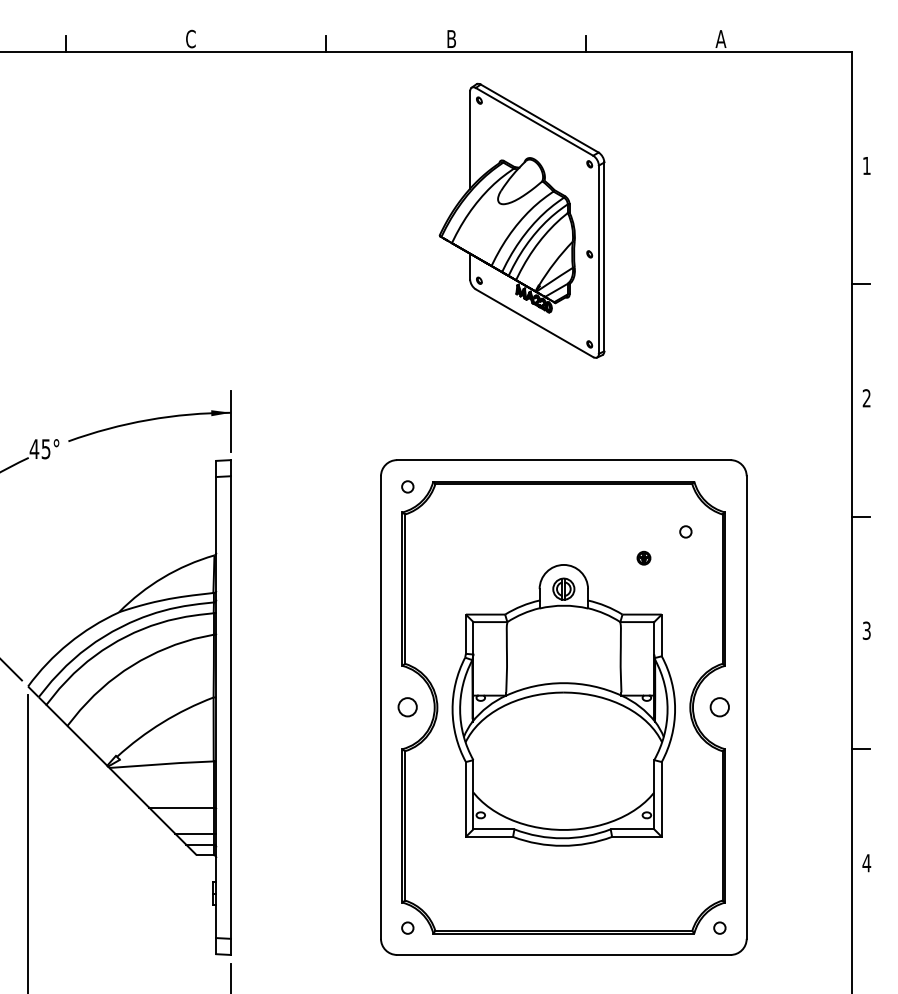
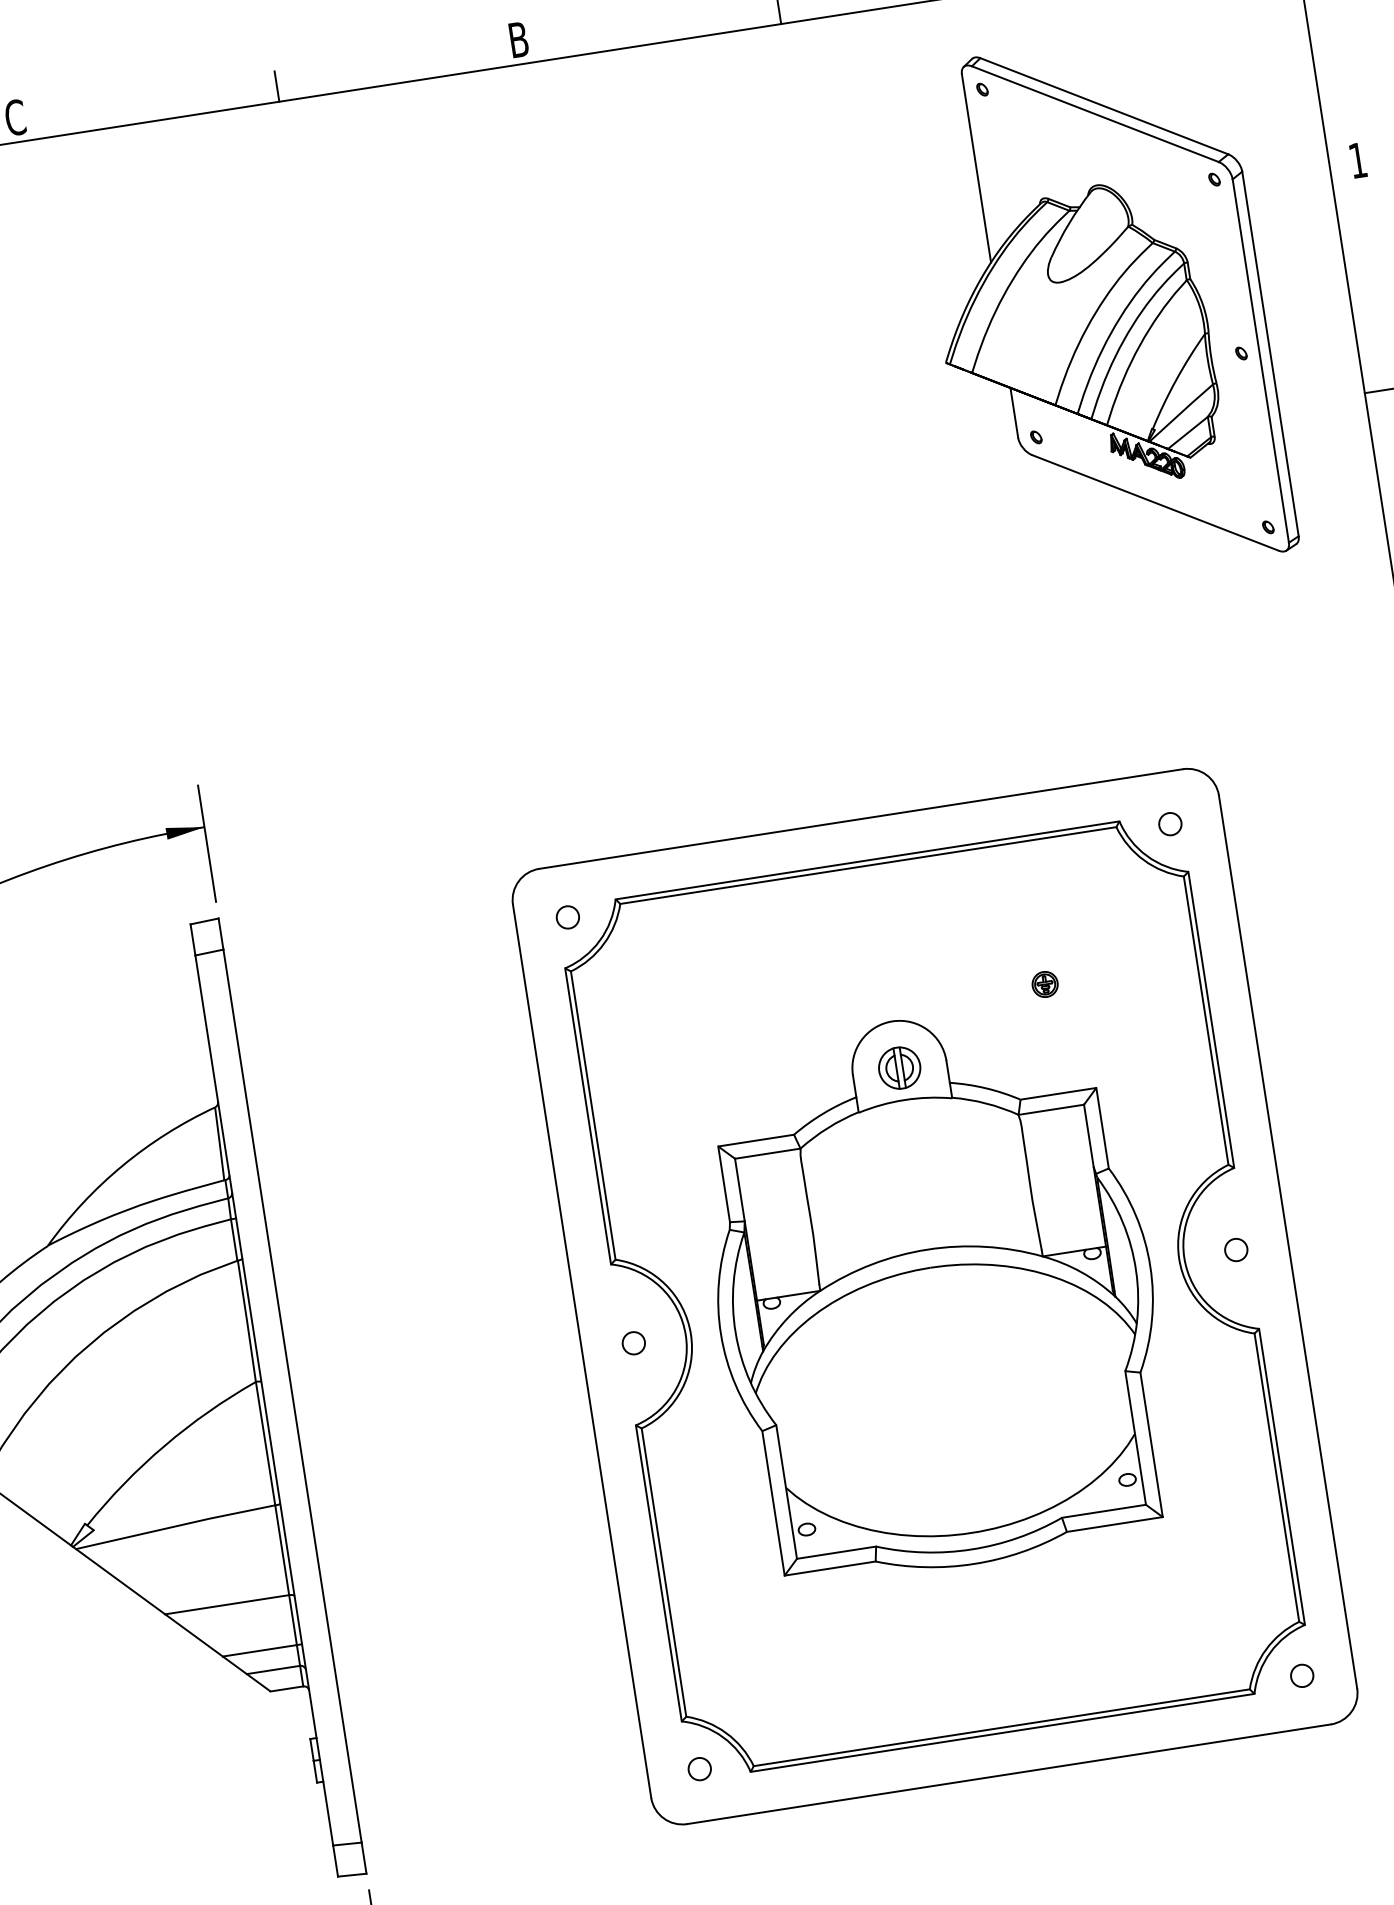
part: (521, 220) -> (1099, 308), moved
circle: (685, 531) -> (1169, 823), moved
circle: (407, 707) -> (633, 1343), size x0.62
circle: (719, 707) -> (1235, 1250), size x0.62

